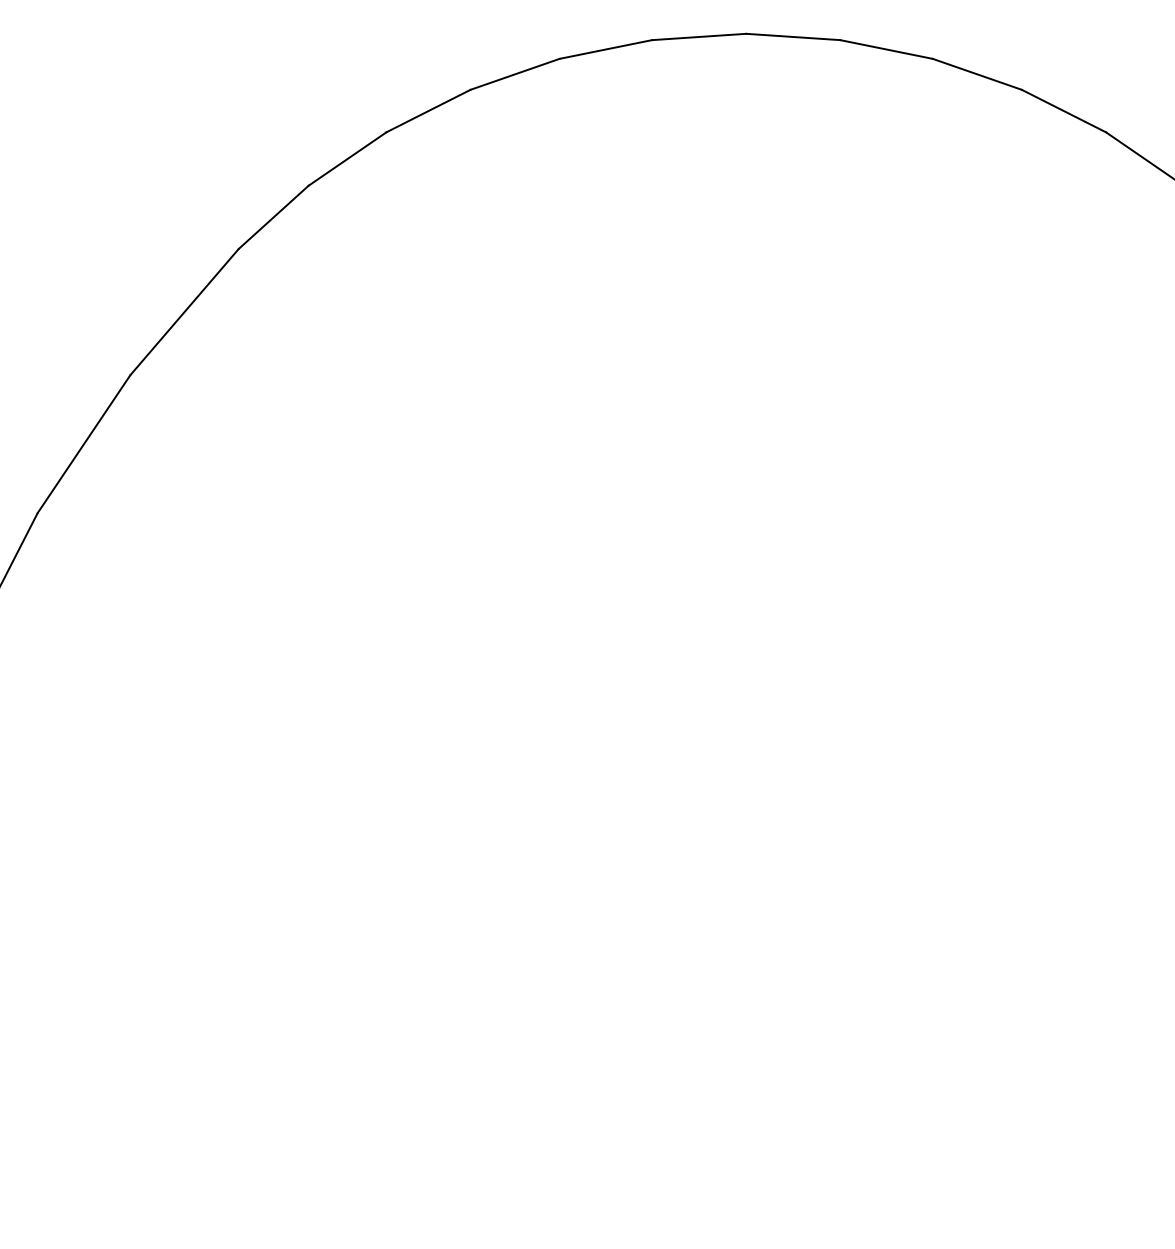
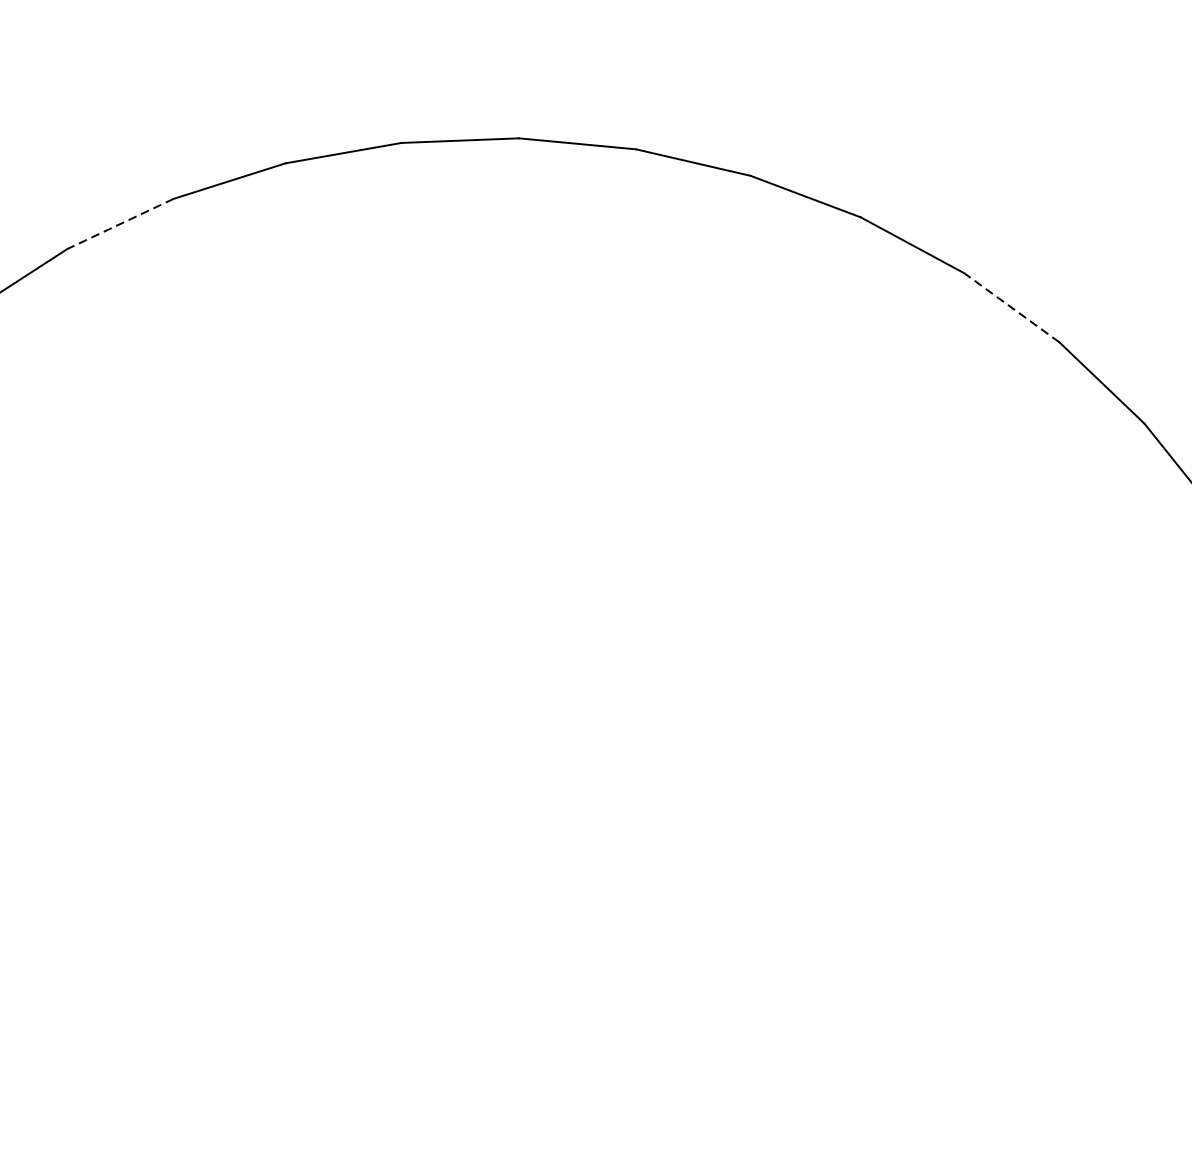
line: (1063, 110) -> (1011, 306), solid -> dashed
line: (347, 159) -> (120, 224), solid -> dashed

